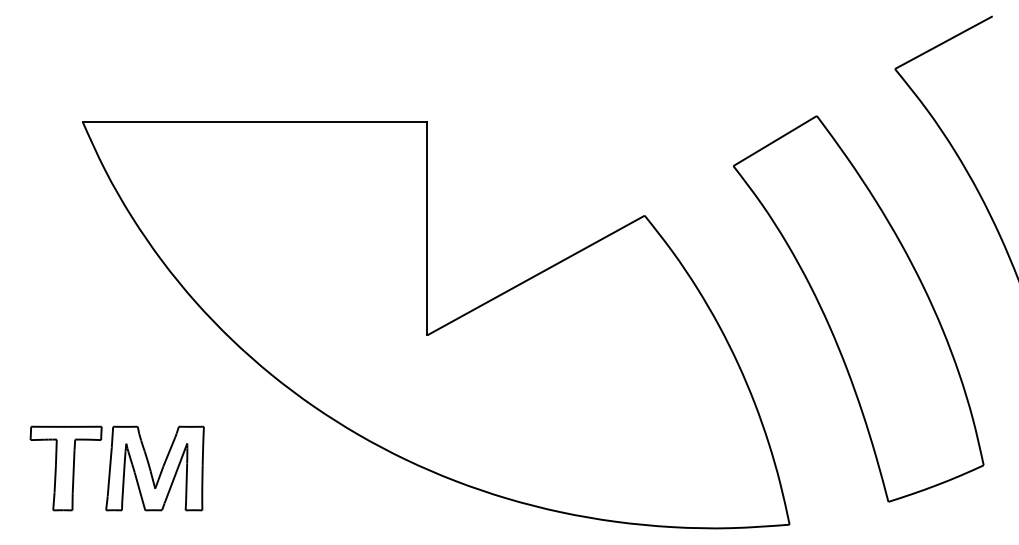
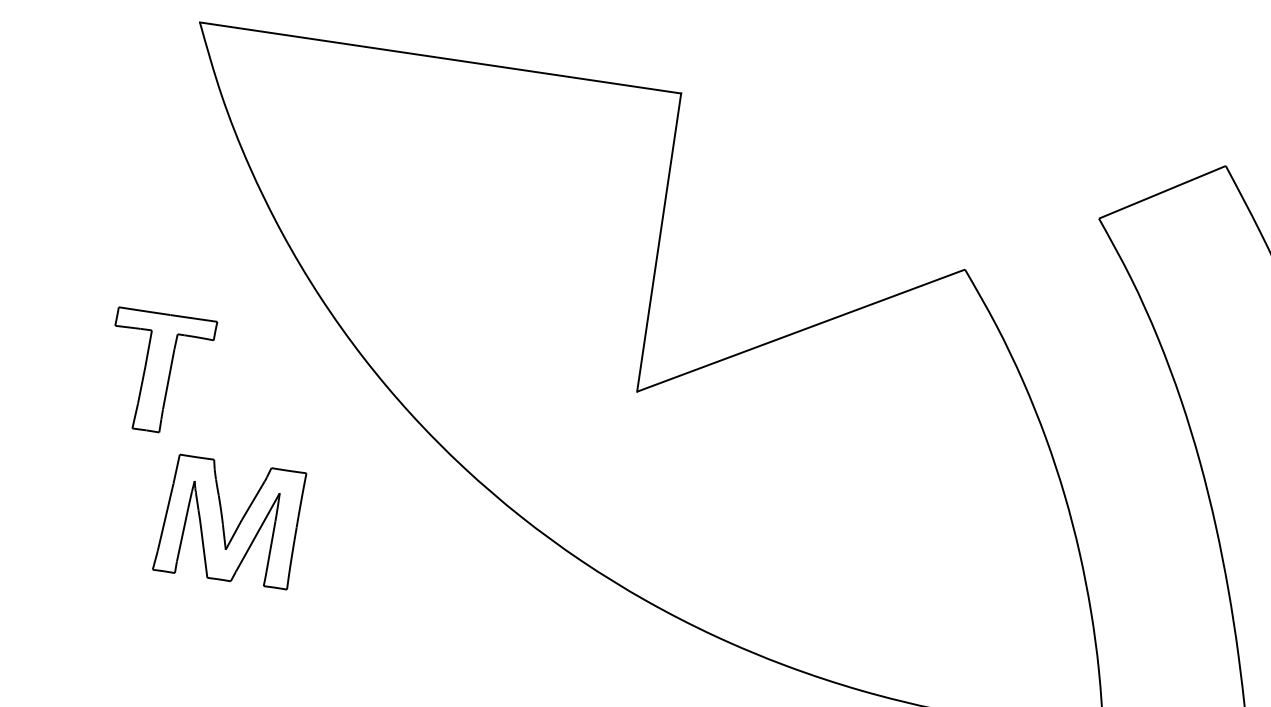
part: (65, 468) -> (158, 372), moved

